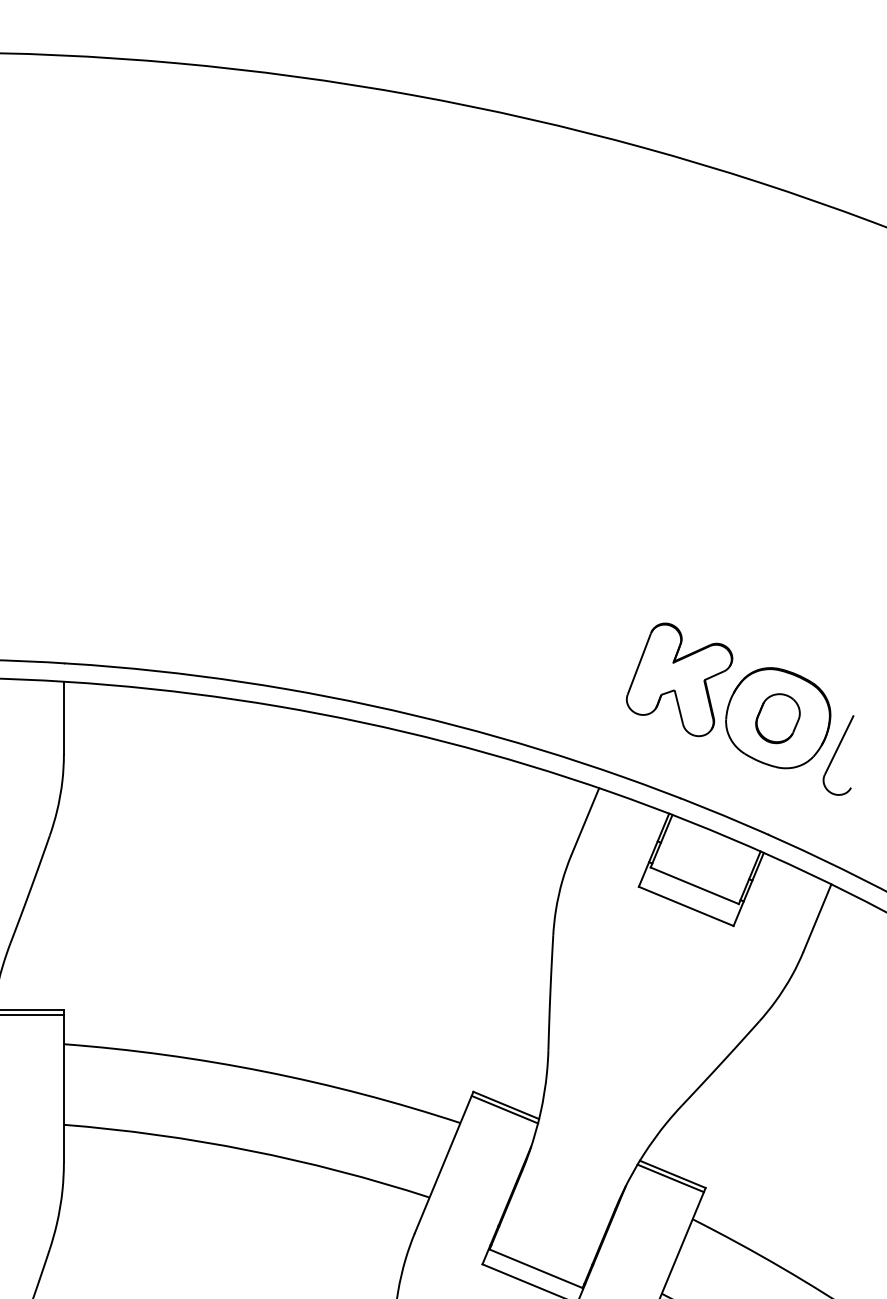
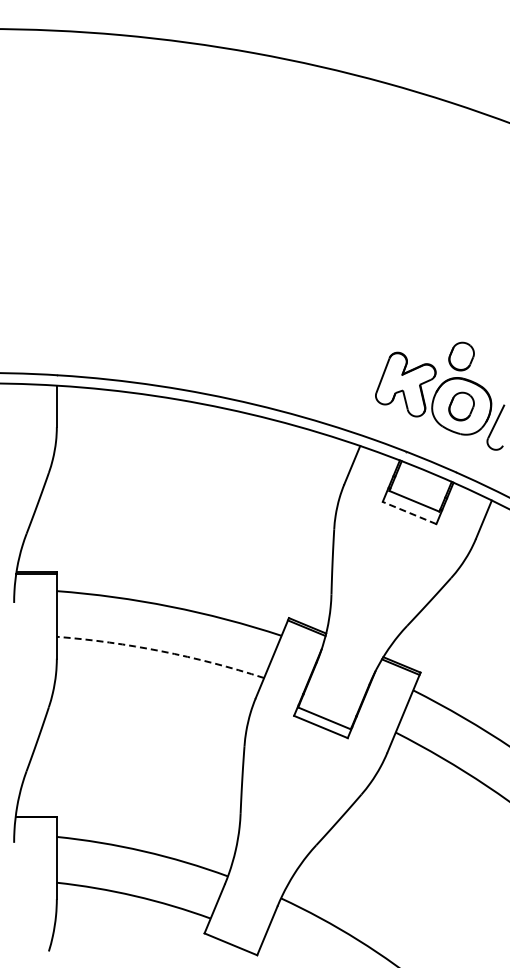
part: (777, 630) -> (461, 356), added
line: (686, 905) -> (409, 512), solid -> dashed
arc: (248, 1150) -> (161, 651), solid -> dashed

